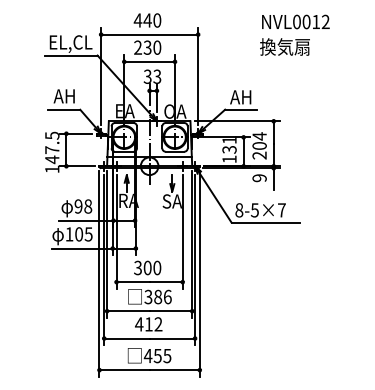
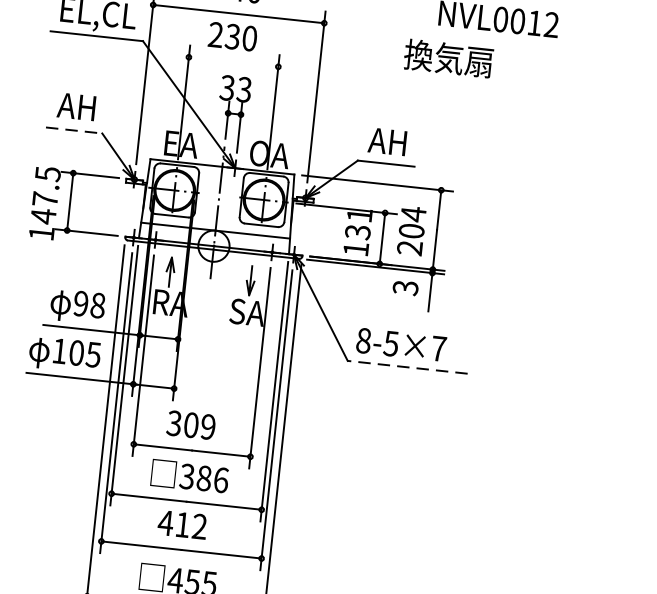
text: (284, 46) -> (447, 57), moved
line: (149, 61) -> (233, 61), removed
line: (64, 109) -> (74, 130), solid -> dashed
text: (259, 178) -> (405, 288), 9 -> 3
line: (265, 222) -> (407, 367), solid -> dashed
text: (157, 268) -> (208, 427), 300 -> 309

